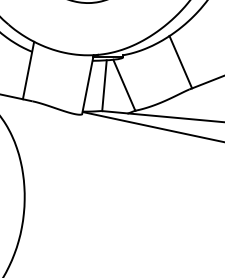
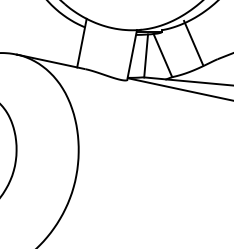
line: (180, 61) -> (193, 42), moved

